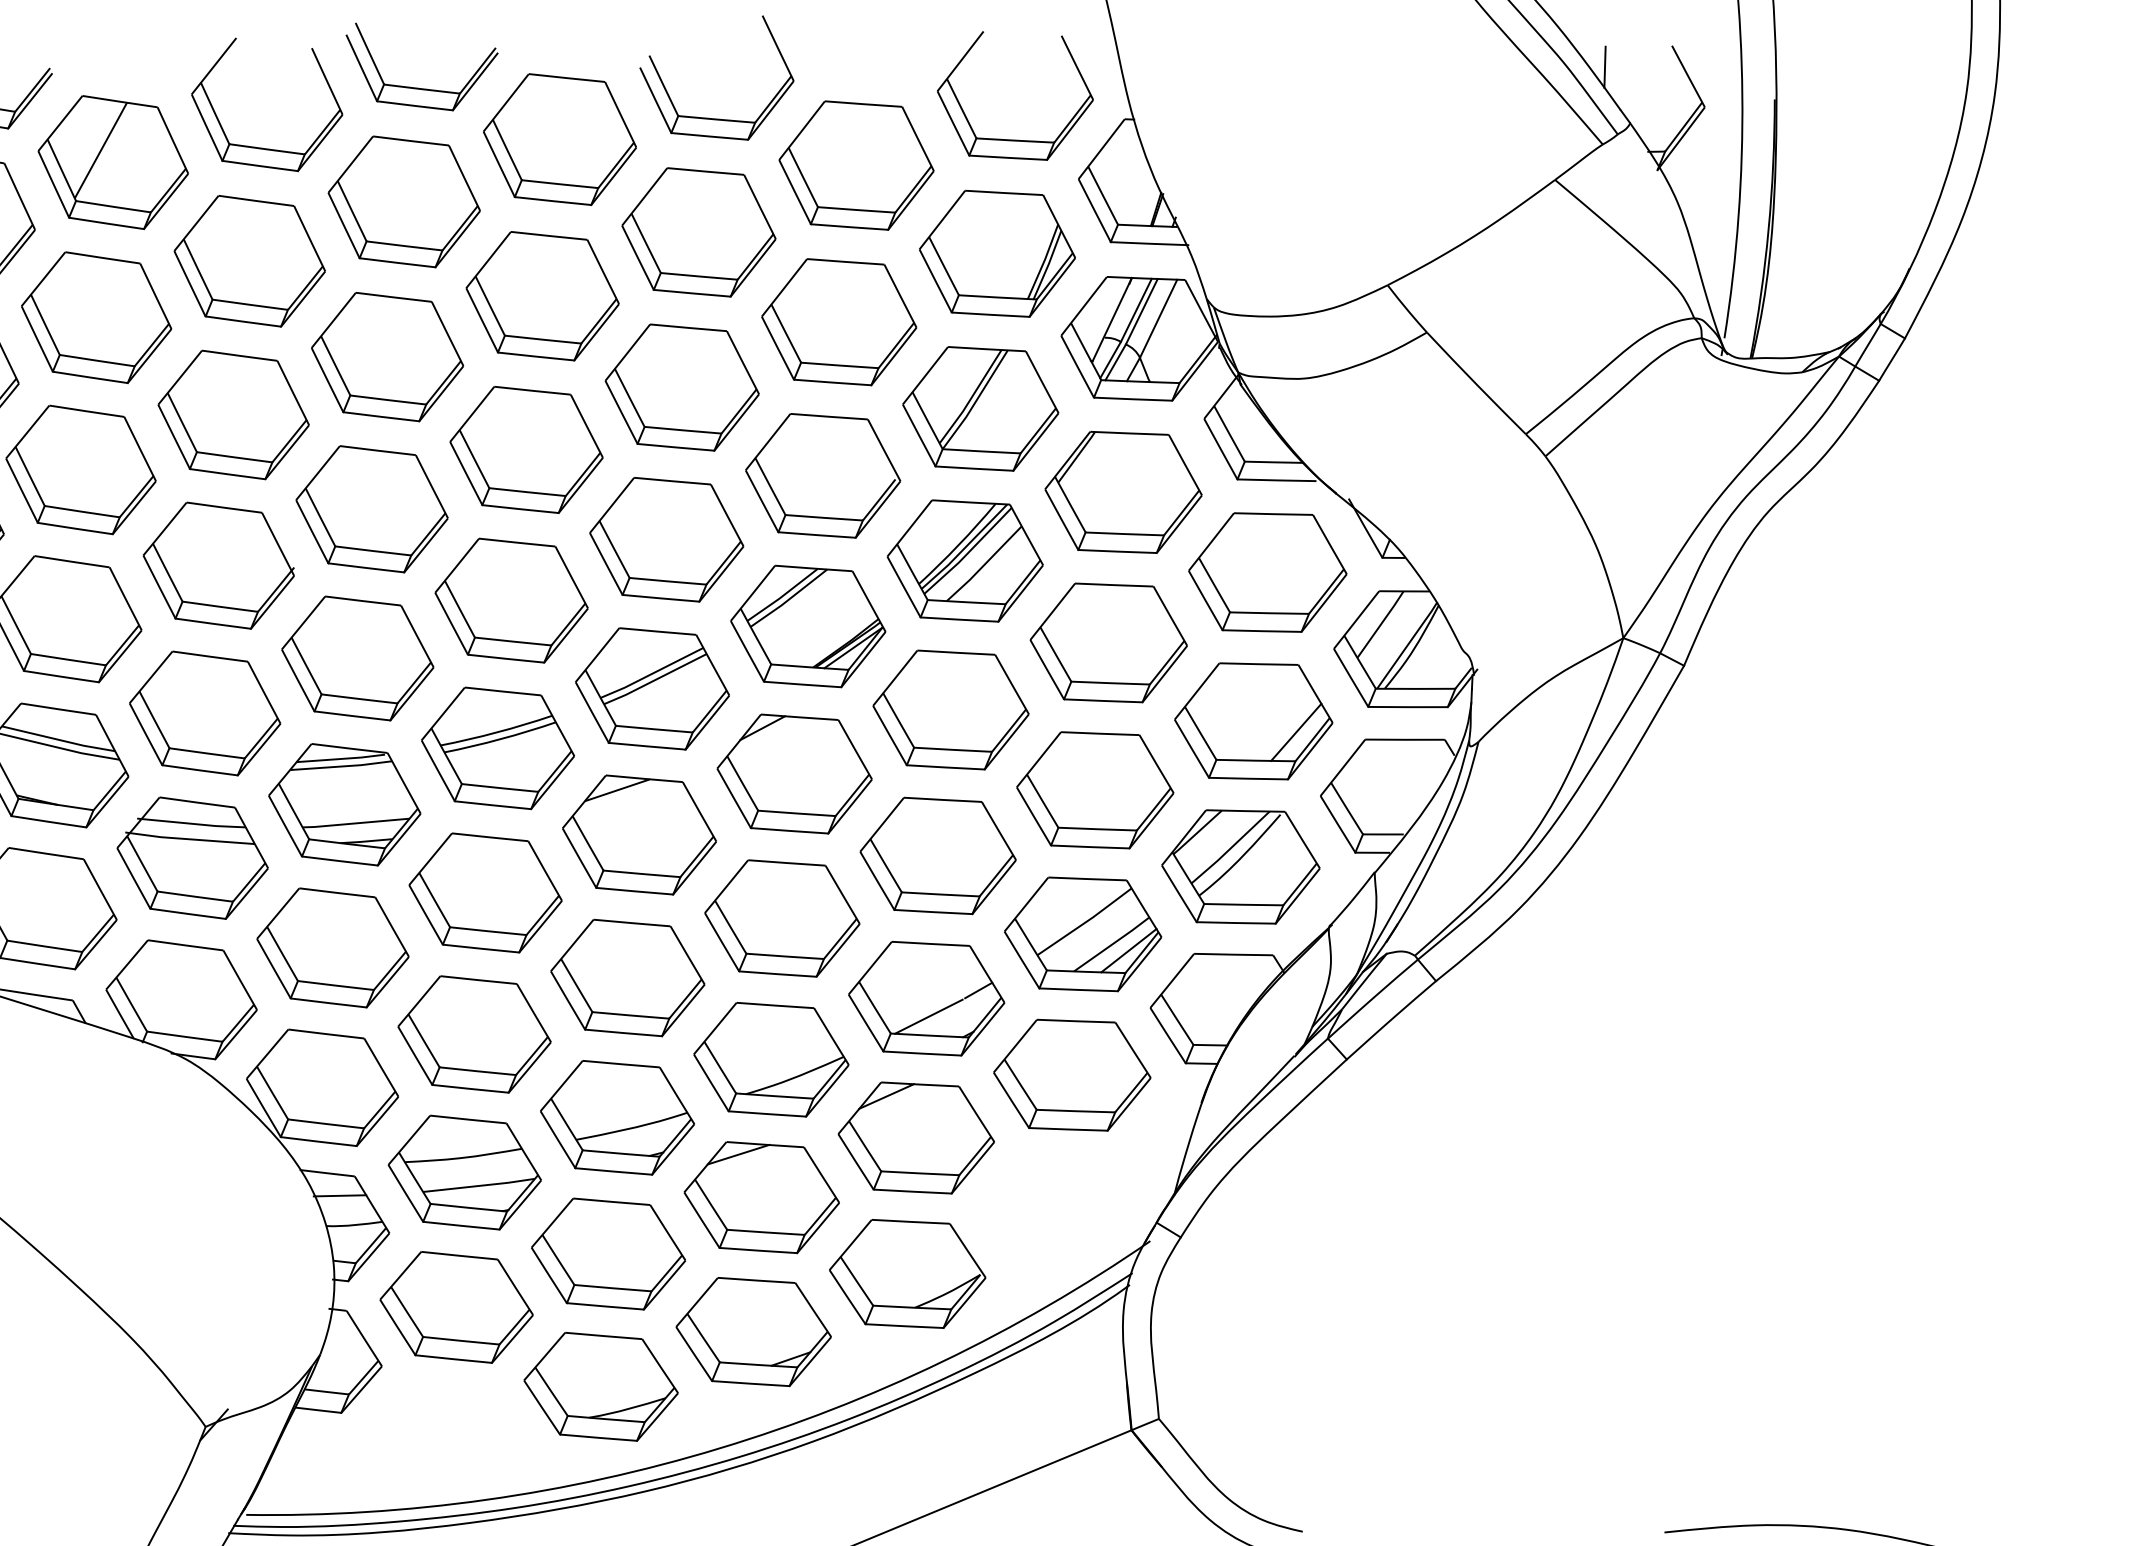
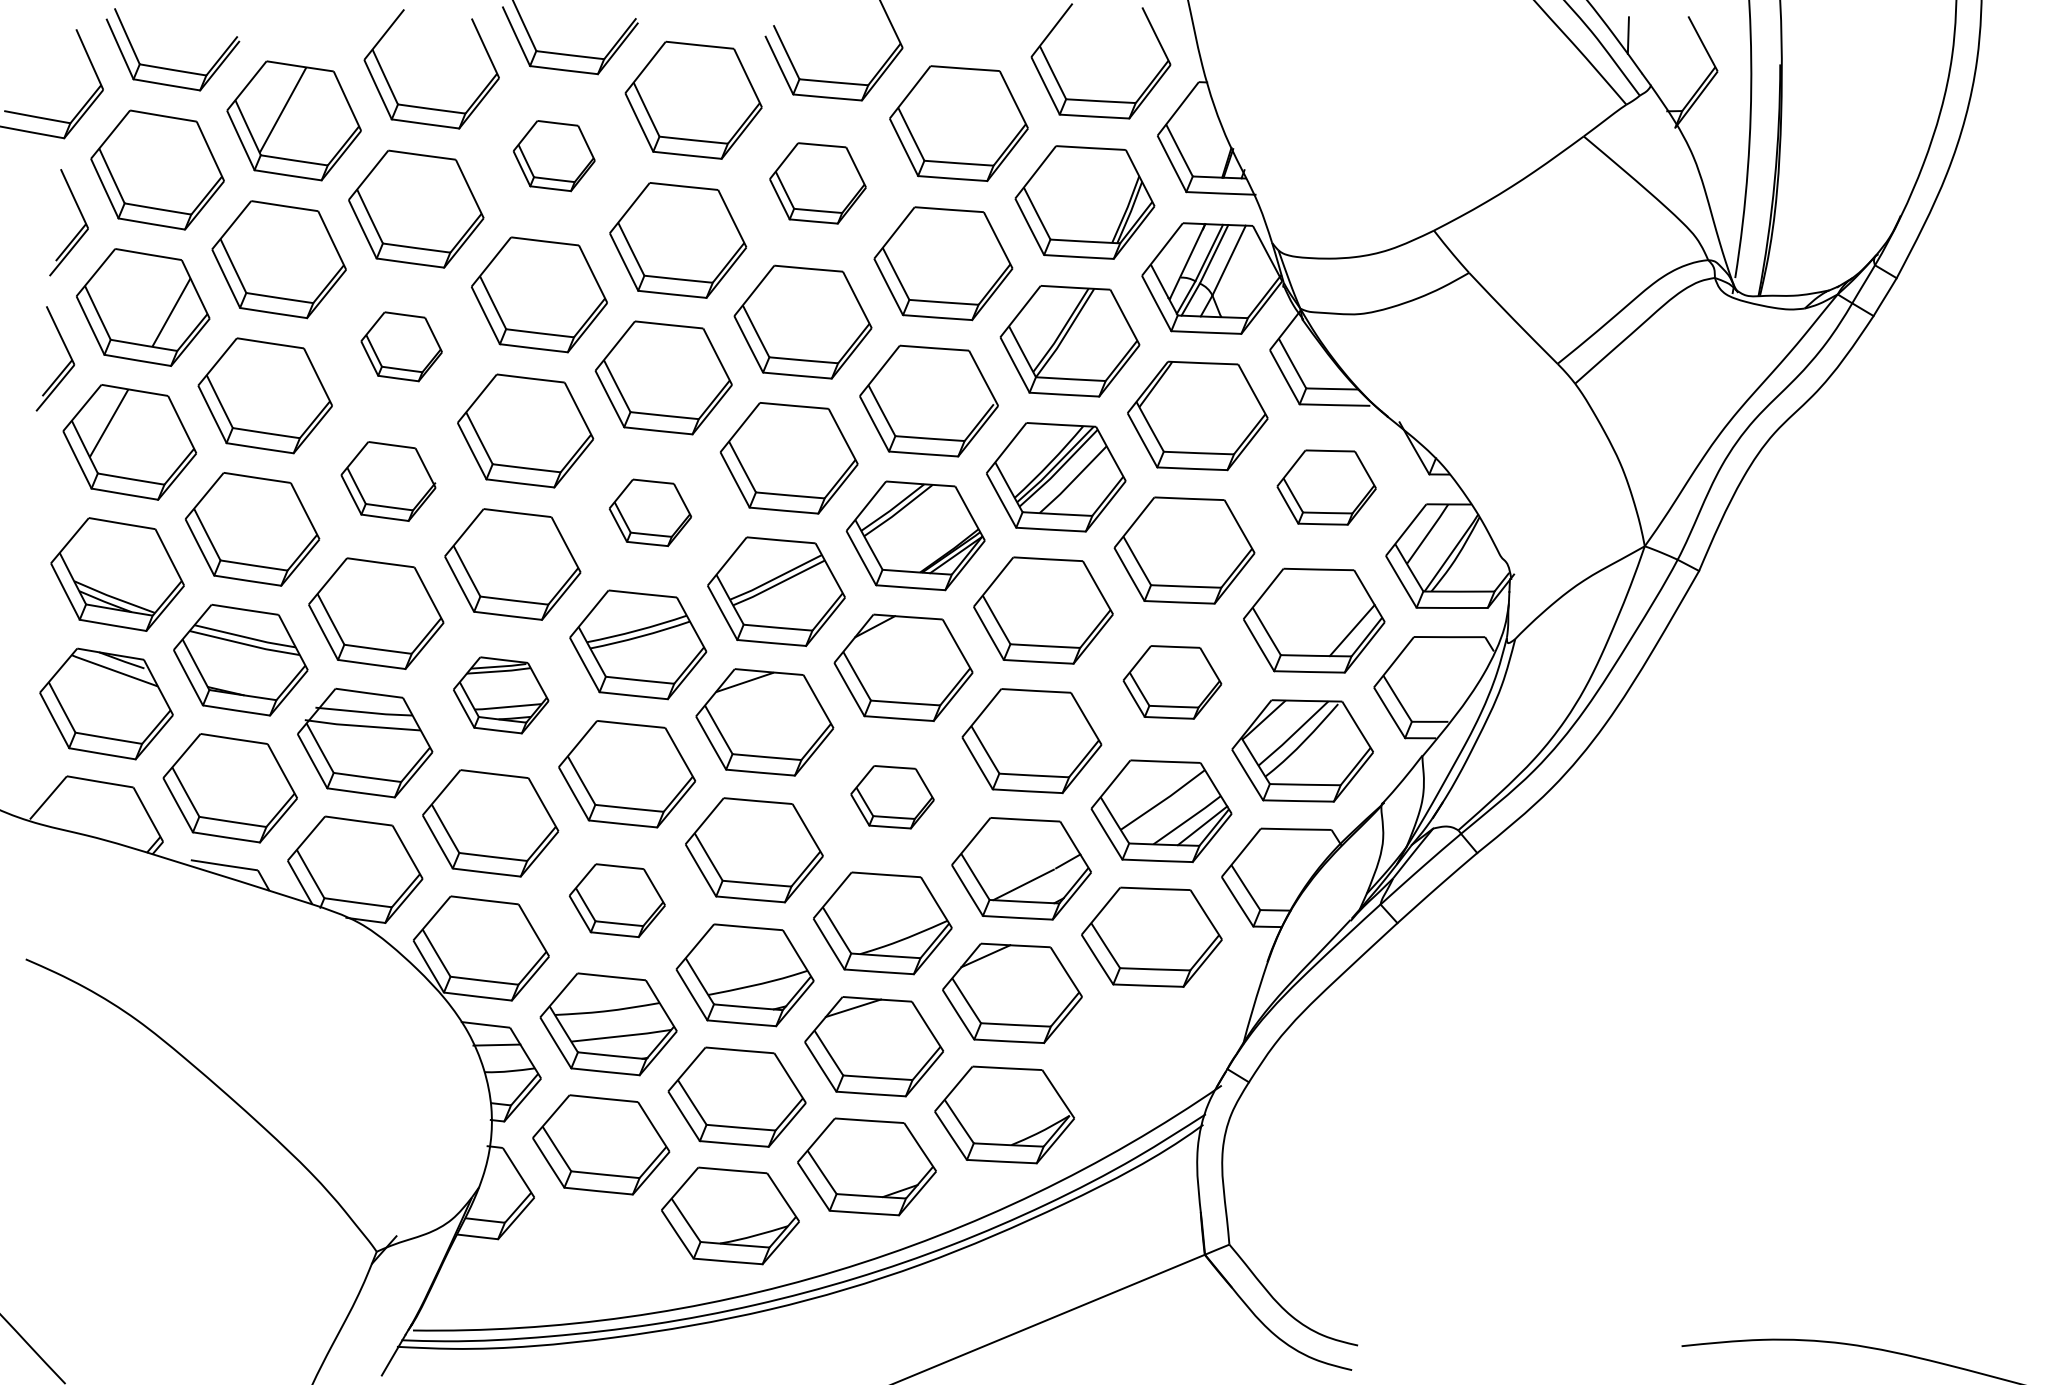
part: (403, 201) -> (553, 155), size x0.6
part: (698, 232) -> (817, 183), size x0.7
part: (233, 414) -> (401, 346), size x0.6
part: (218, 565) -> (388, 481), size x0.7
part: (1267, 572) -> (1326, 487), size x0.7
part: (511, 600) -> (650, 512), size x0.6
part: (1095, 790) -> (1172, 682), size x0.7
part: (344, 804) -> (500, 695), size x0.7
part: (782, 919) -> (892, 797), size x0.6
part: (474, 1034) -> (617, 900), size x0.7

